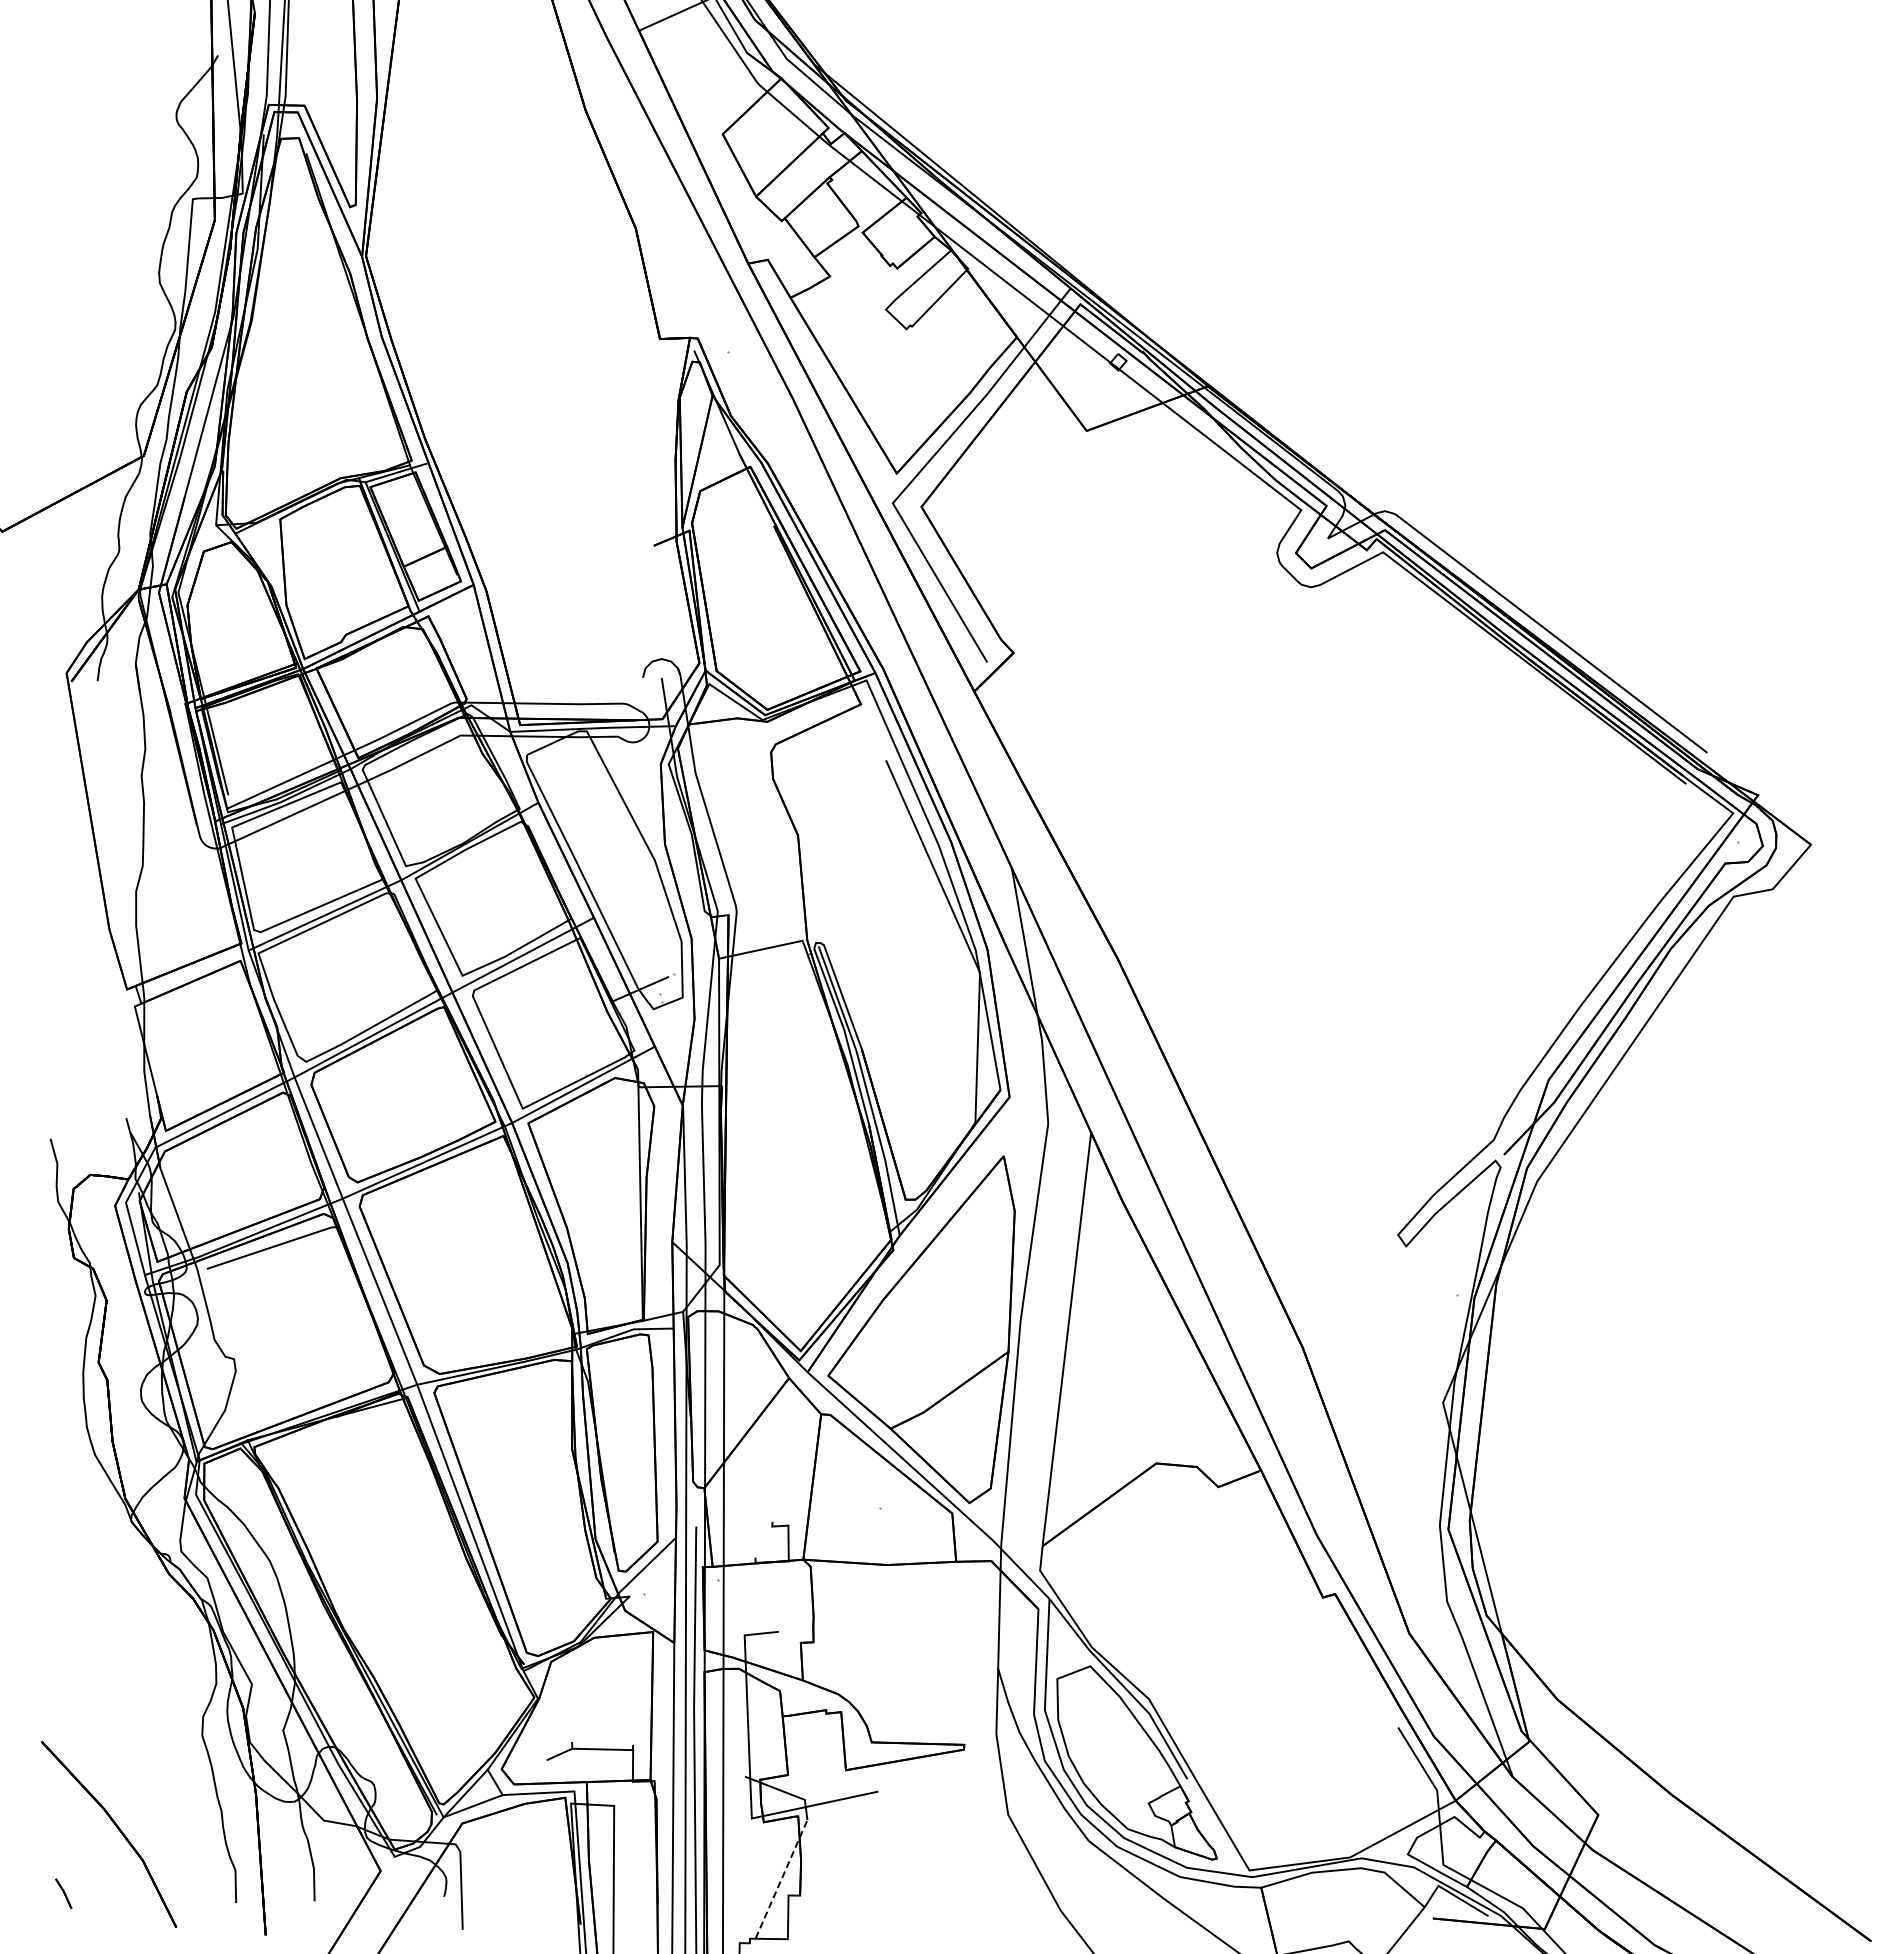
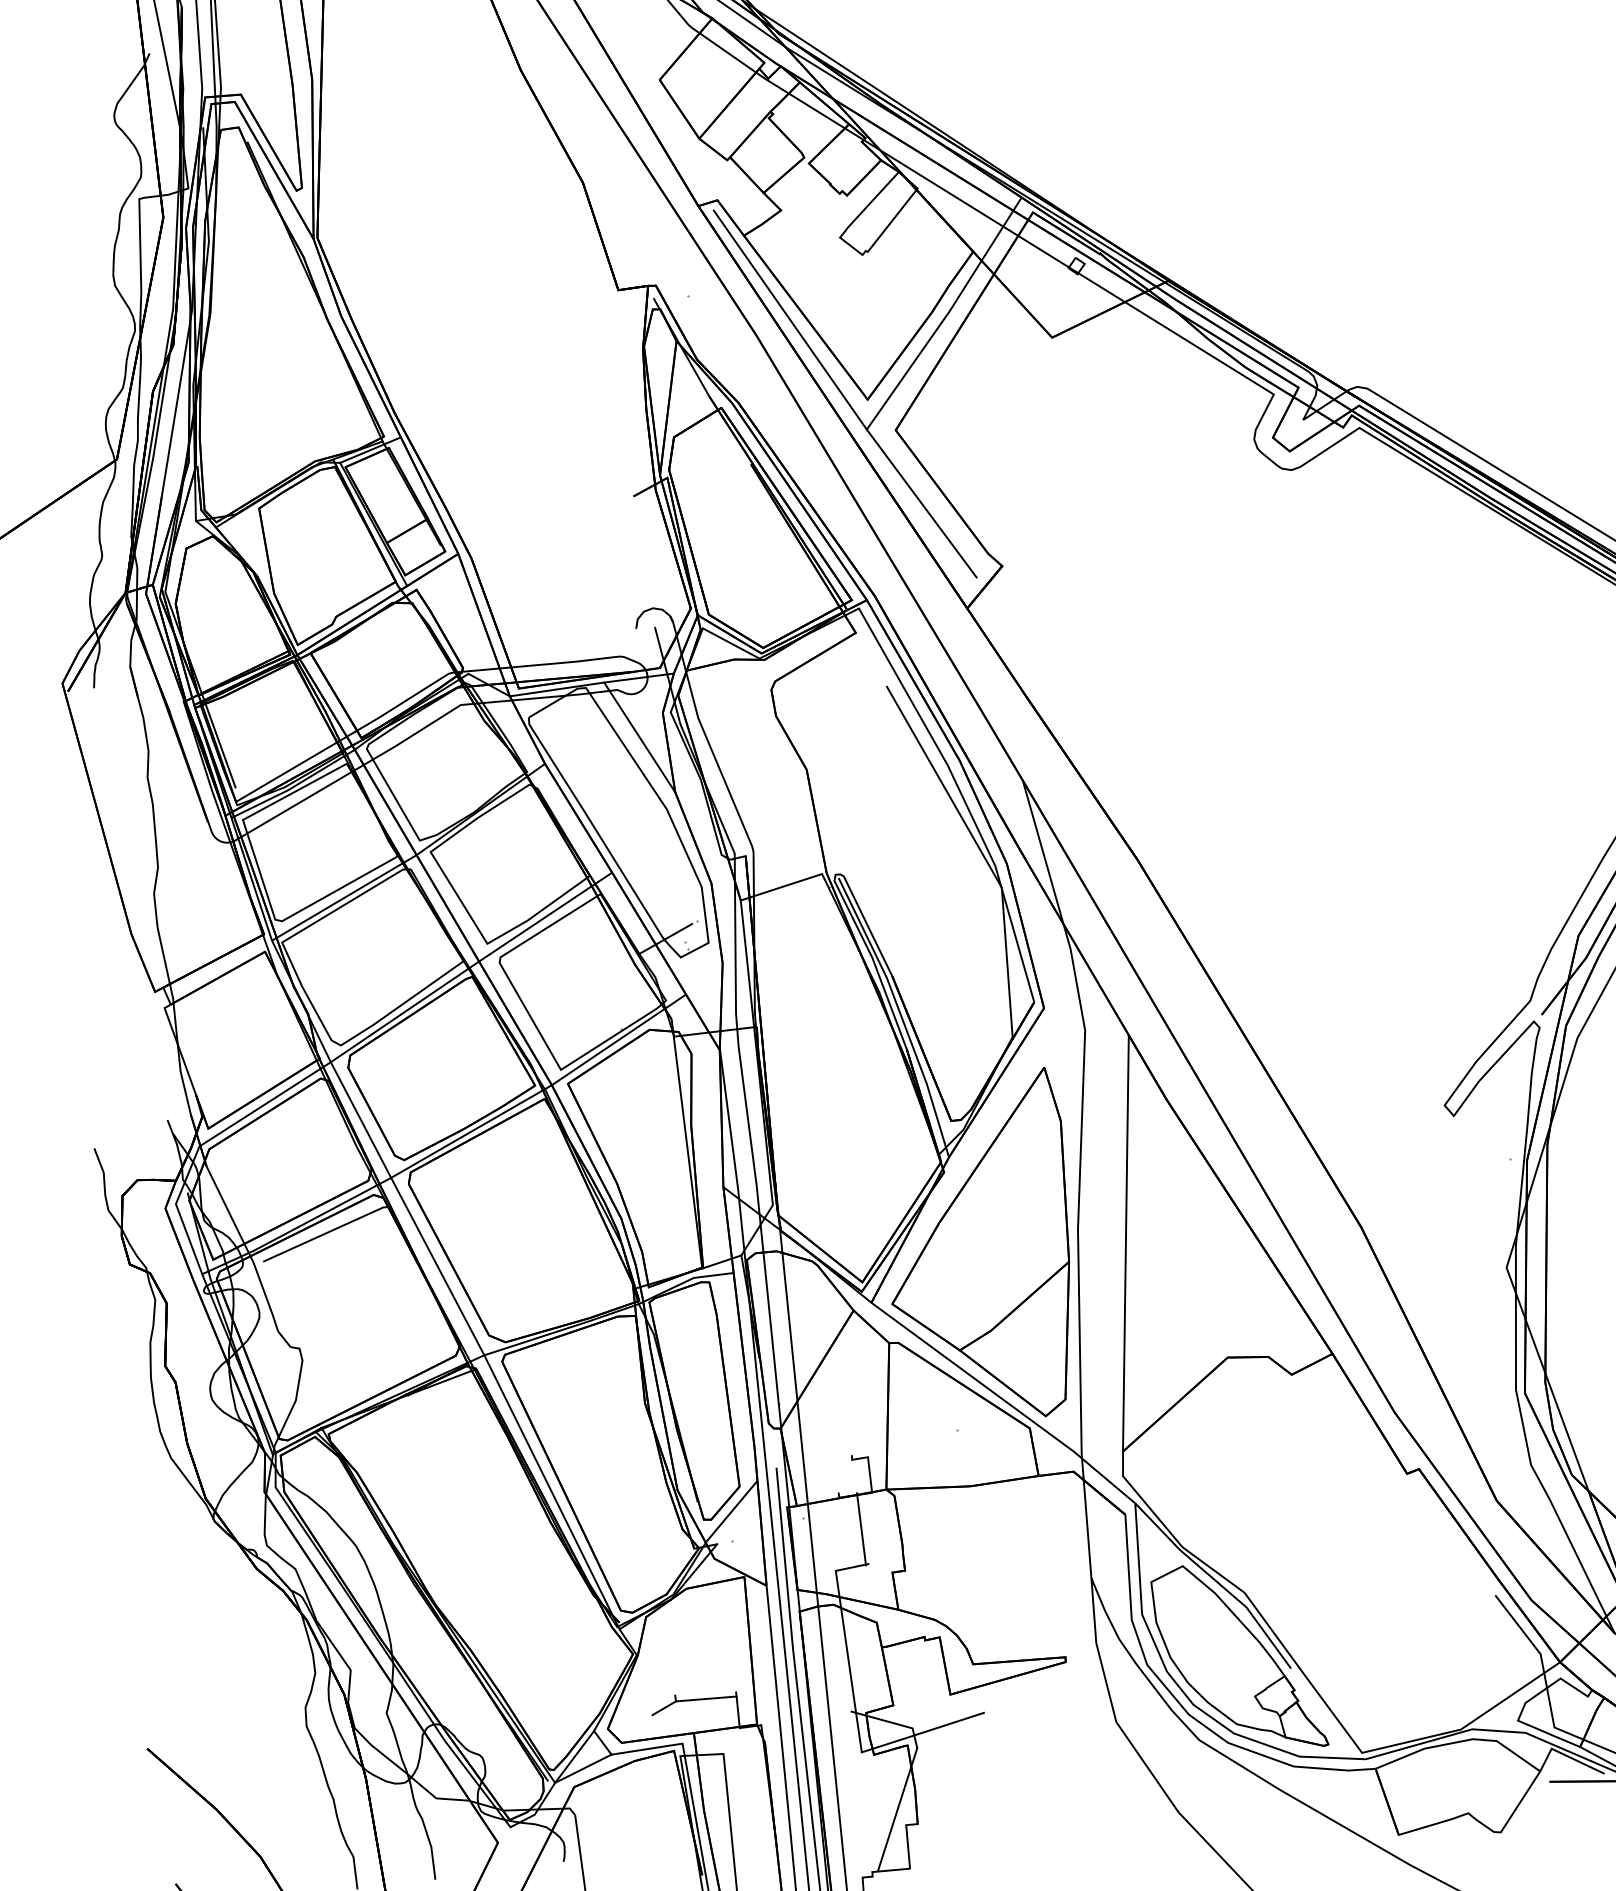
line: (827, 386) -> (789, 320), added
line: (634, 785) -> (638, 736), added
line: (774, 1596) -> (861, 1529), added
line: (781, 1879) -> (897, 1809), dashed -> solid

